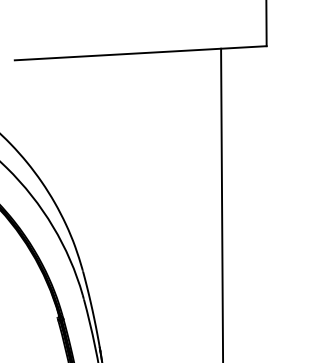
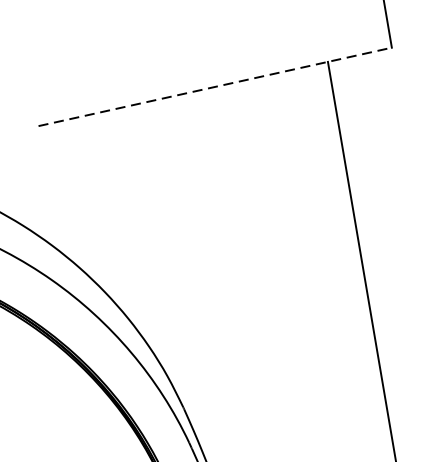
line: (141, 53) -> (216, 87), solid -> dashed

